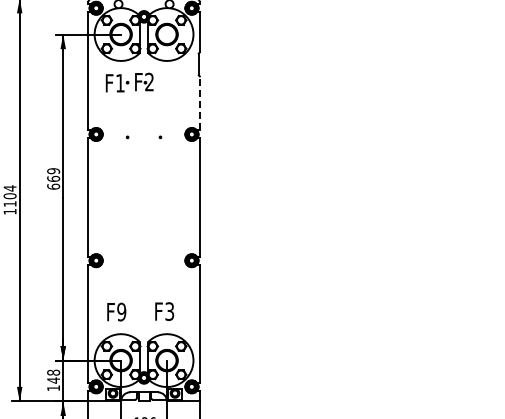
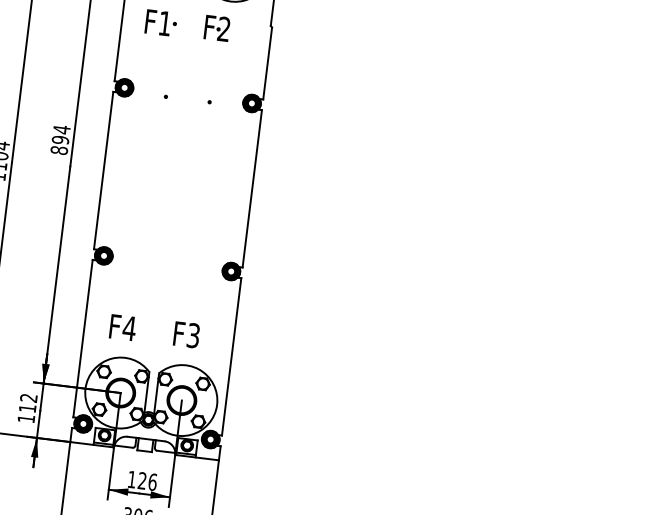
part: (144, 81) -> (217, 27), moved
line: (199, 103) -> (267, 63), dashed -> solid
text: (53, 178) -> (60, 139), 669 -> 894
text: (121, 311) -> (129, 327), F9 -> F4
text: (53, 376) -> (28, 403), 148 -> 112

